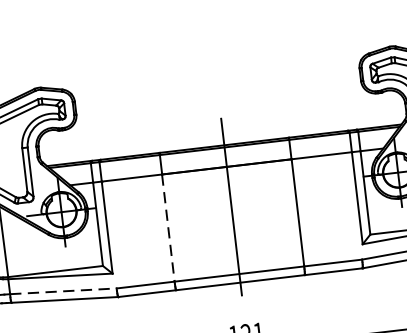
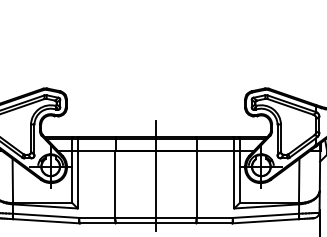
line: (168, 228) -> (115, 184), dashed -> solid
line: (64, 290) -> (46, 215), dashed -> solid

